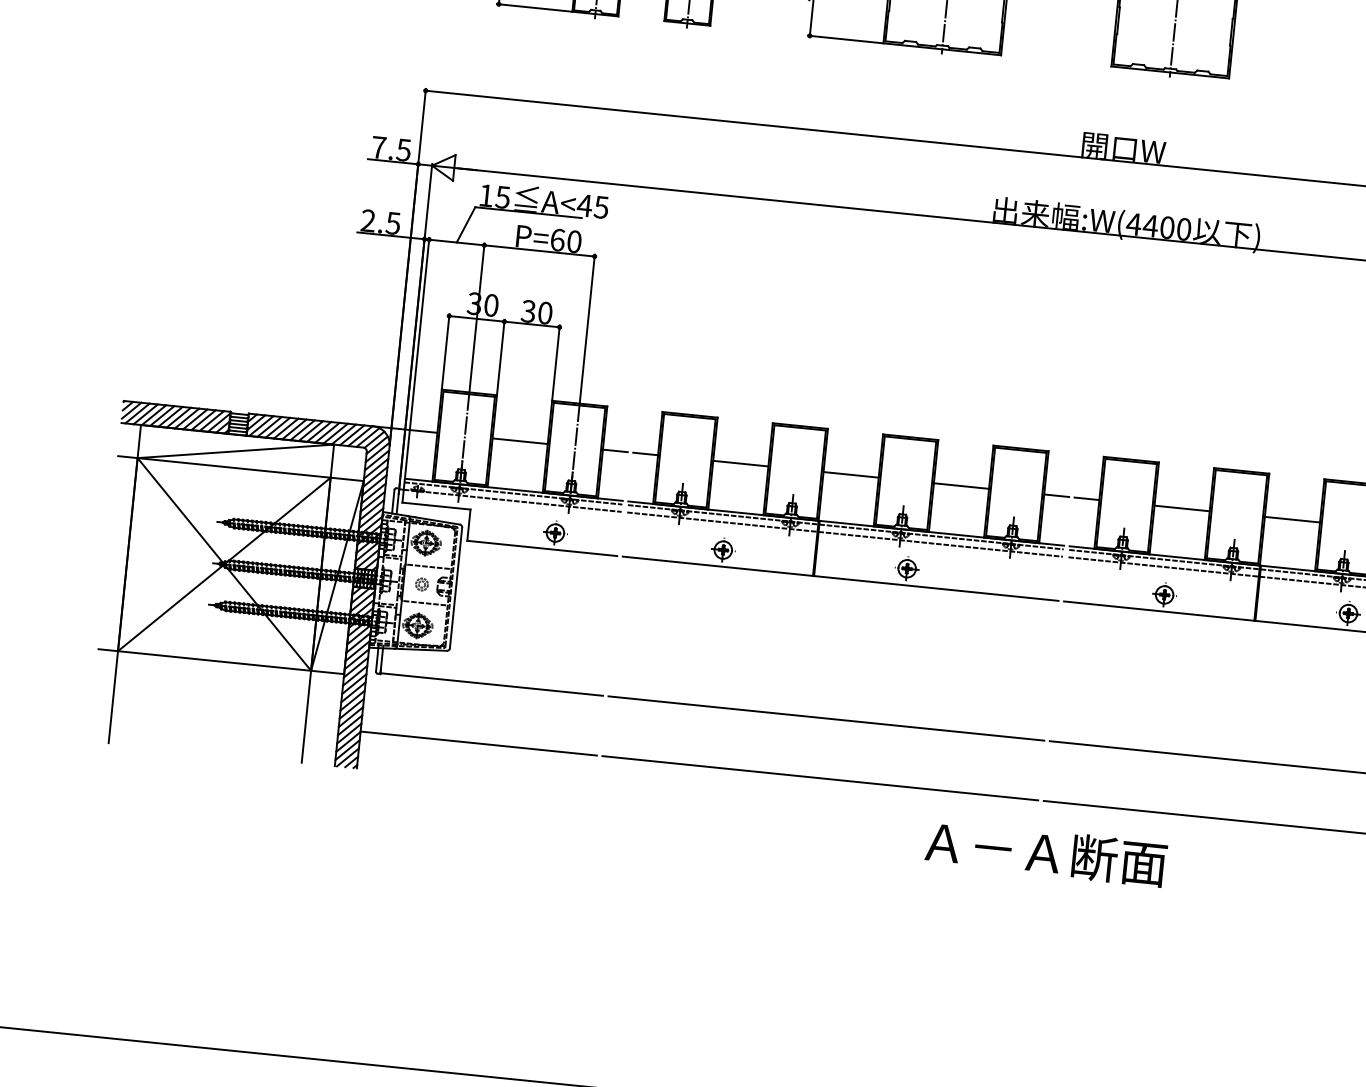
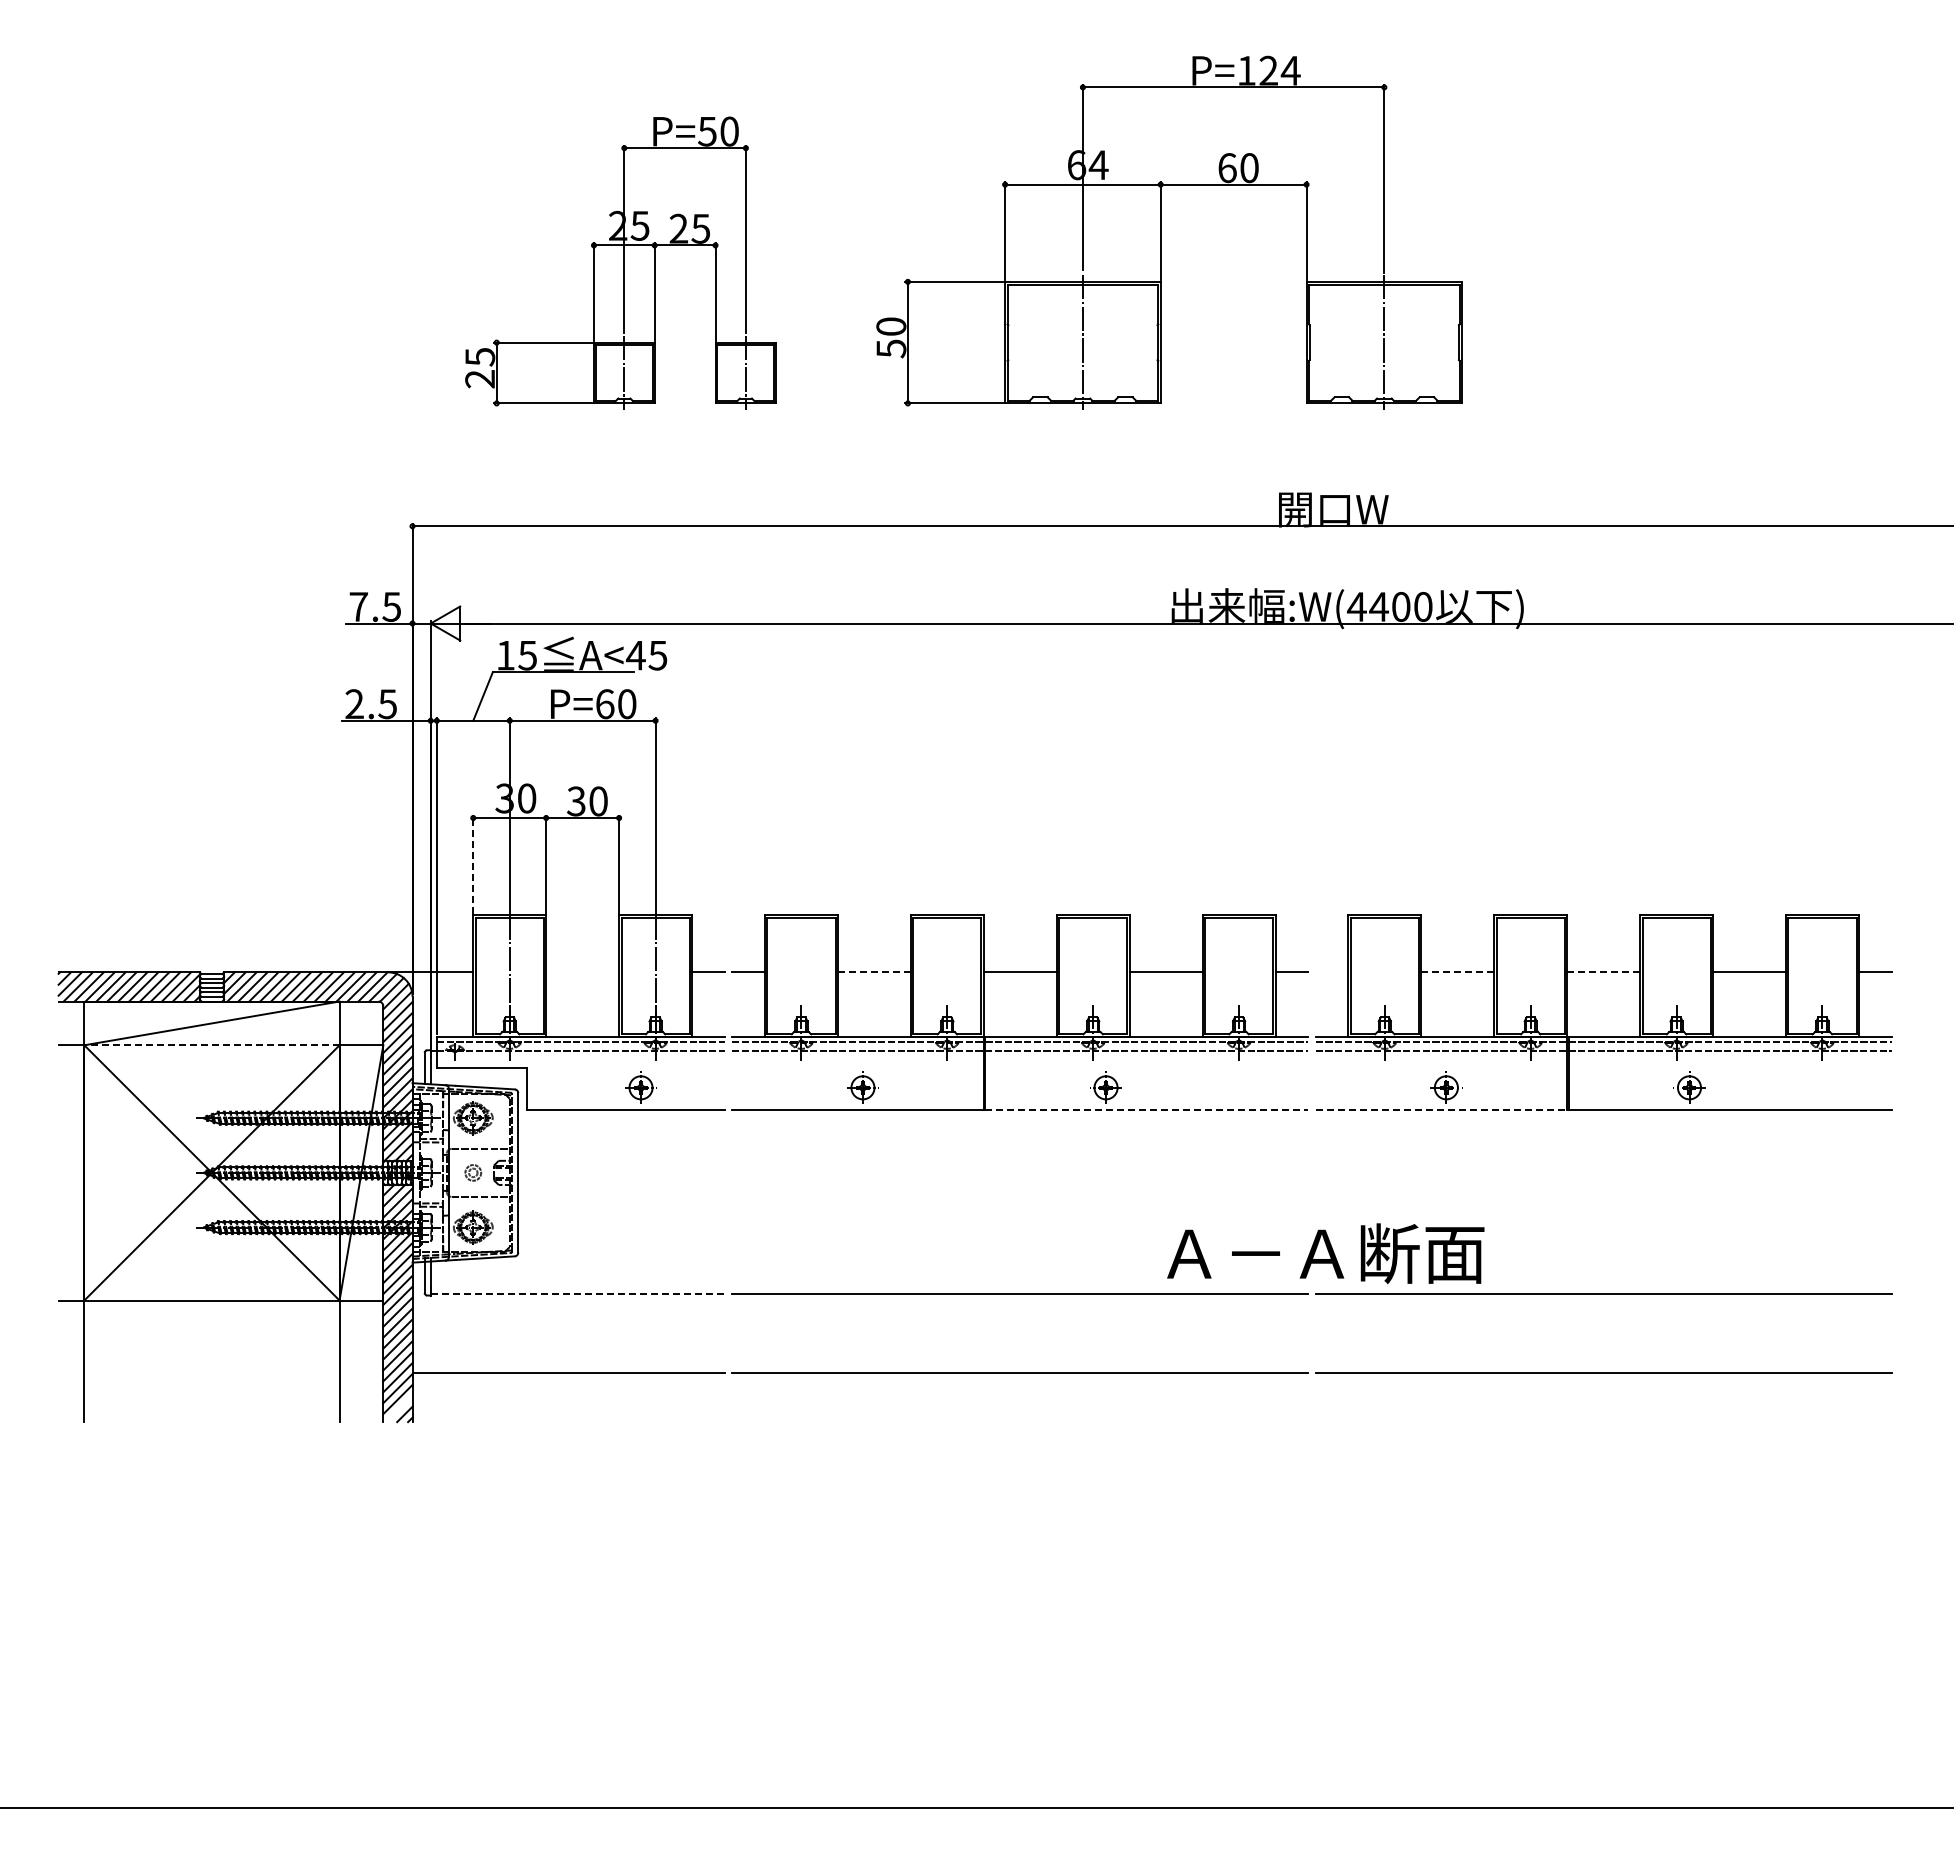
line: (445, 351) -> (473, 864), solid -> dashed
line: (520, 441) -> (582, 972), removed
line: (740, 463) -> (873, 972), solid -> dashed
line: (233, 468) -> (211, 1045), solid -> dashed
line: (1086, 498) -> (1331, 972), removed
line: (1181, 508) -> (1457, 972), solid -> dashed
line: (1292, 519) -> (1603, 972), solid -> dashed
line: (936, 588) -> (1146, 1109), solid -> dashed
line: (1159, 610) -> (1441, 1109), solid -> dashed
line: (492, 684) -> (578, 1294), solid -> dashed
line: (348, 757) -> (399, 1408), removed
text: (1046, 853) -> (1325, 1253), moved

